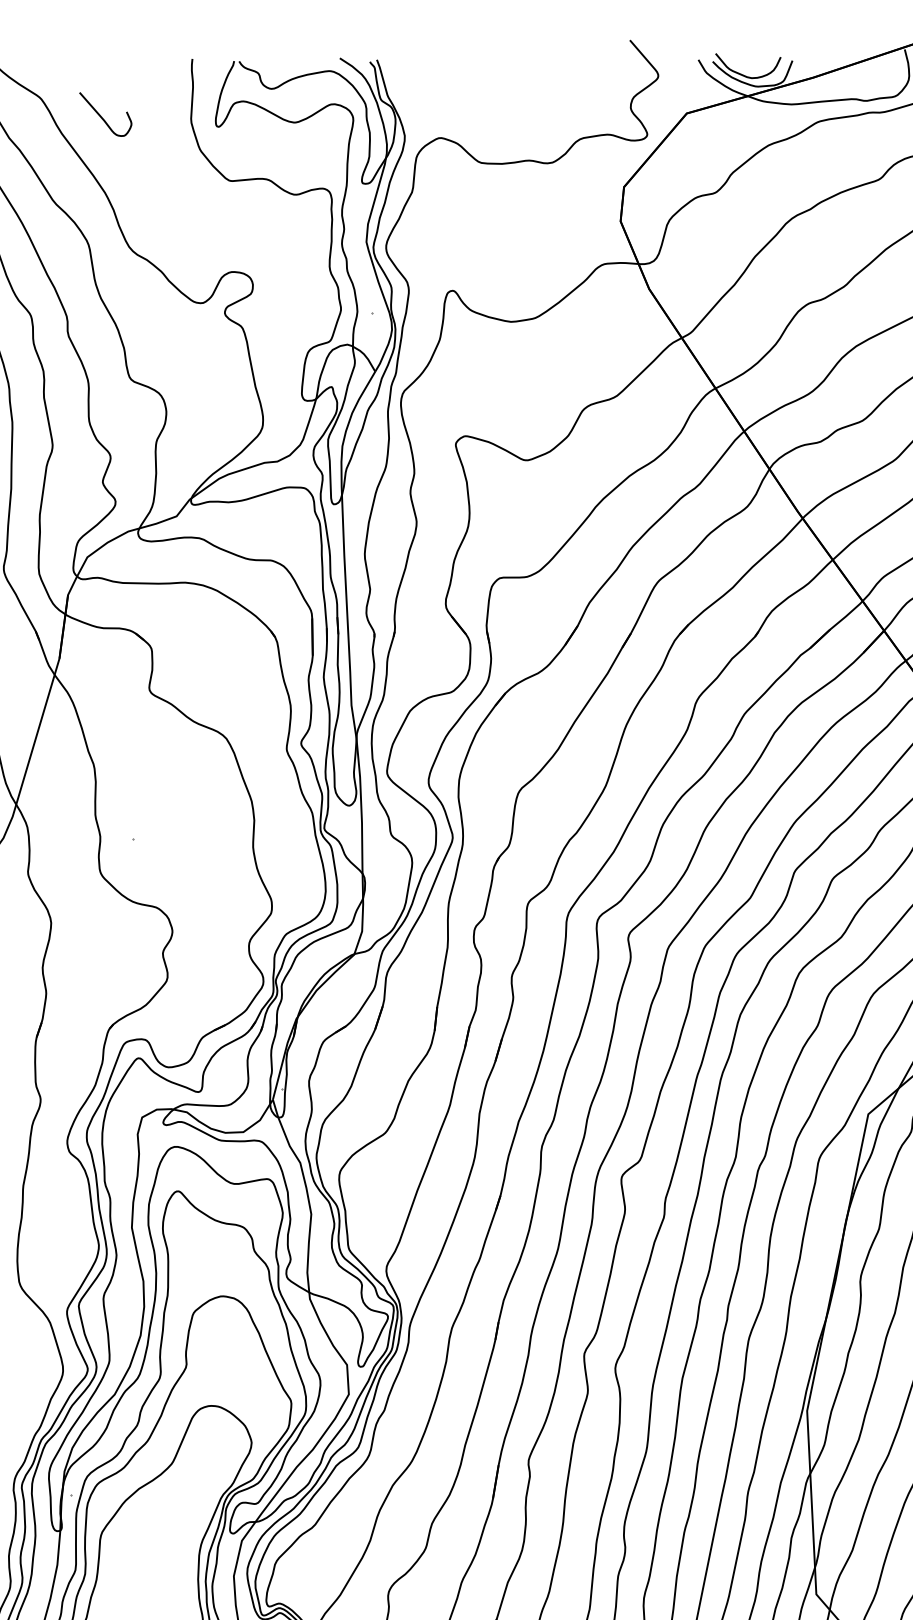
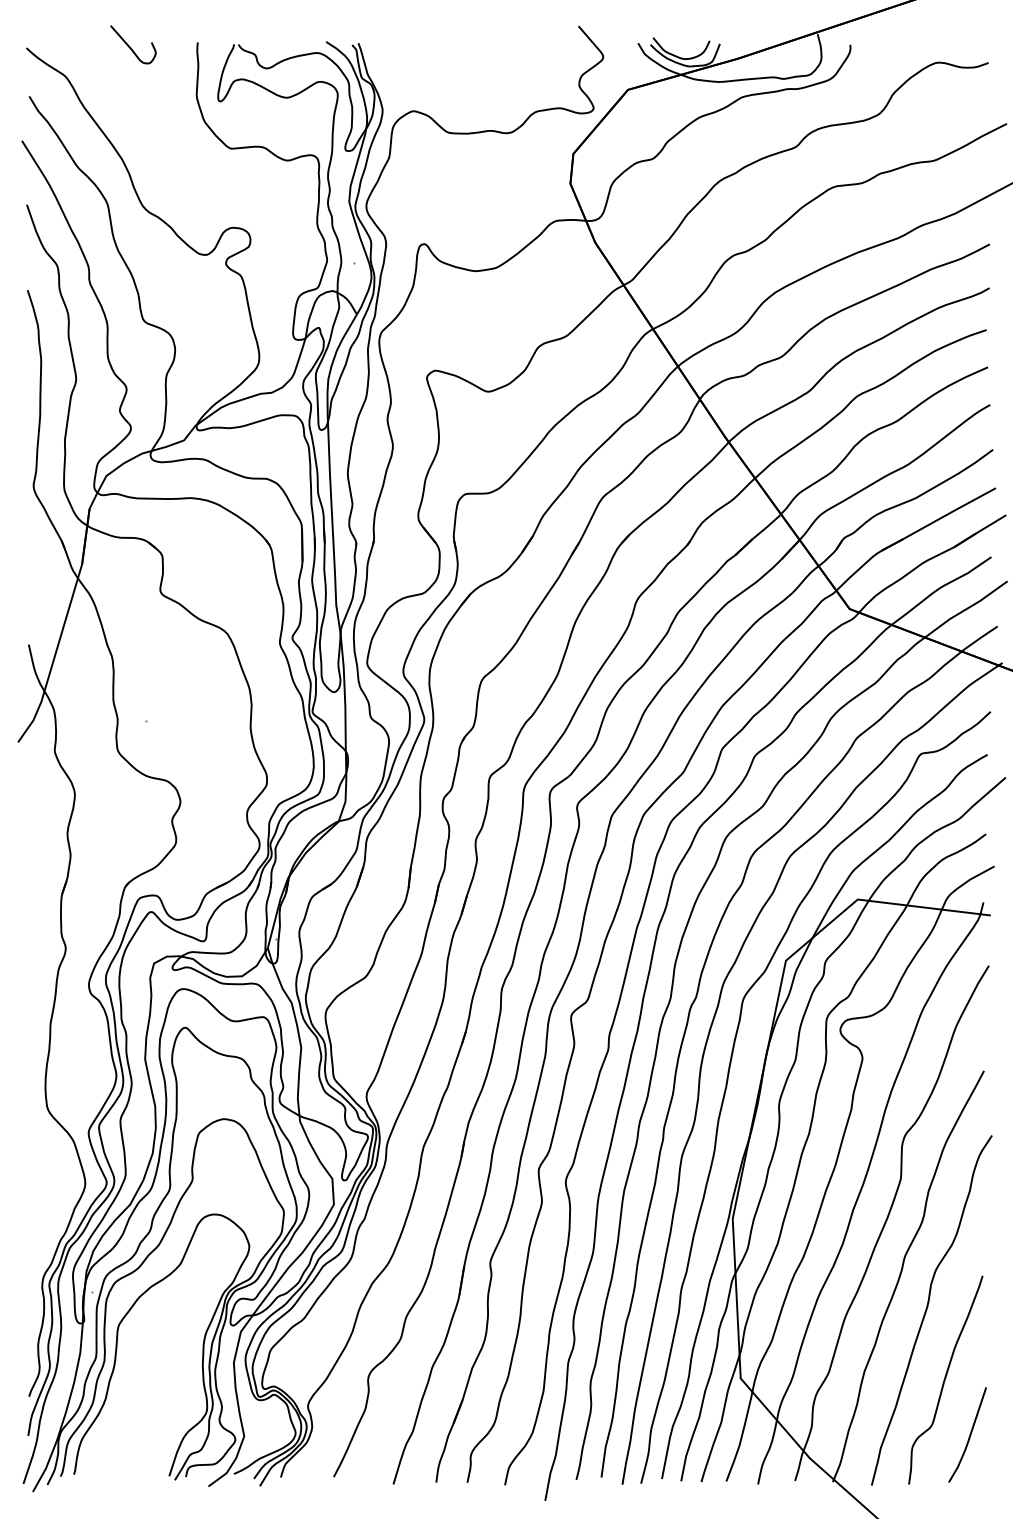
curve: (102, 116) -> (130, 46), moved

